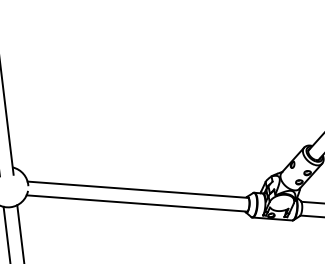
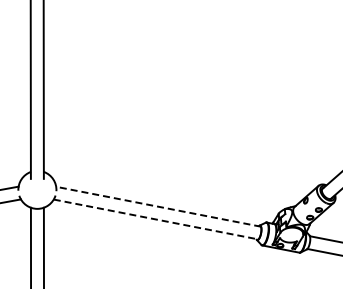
line: (137, 189) -> (158, 206), solid -> dashed
line: (137, 203) -> (156, 219), solid -> dashed

